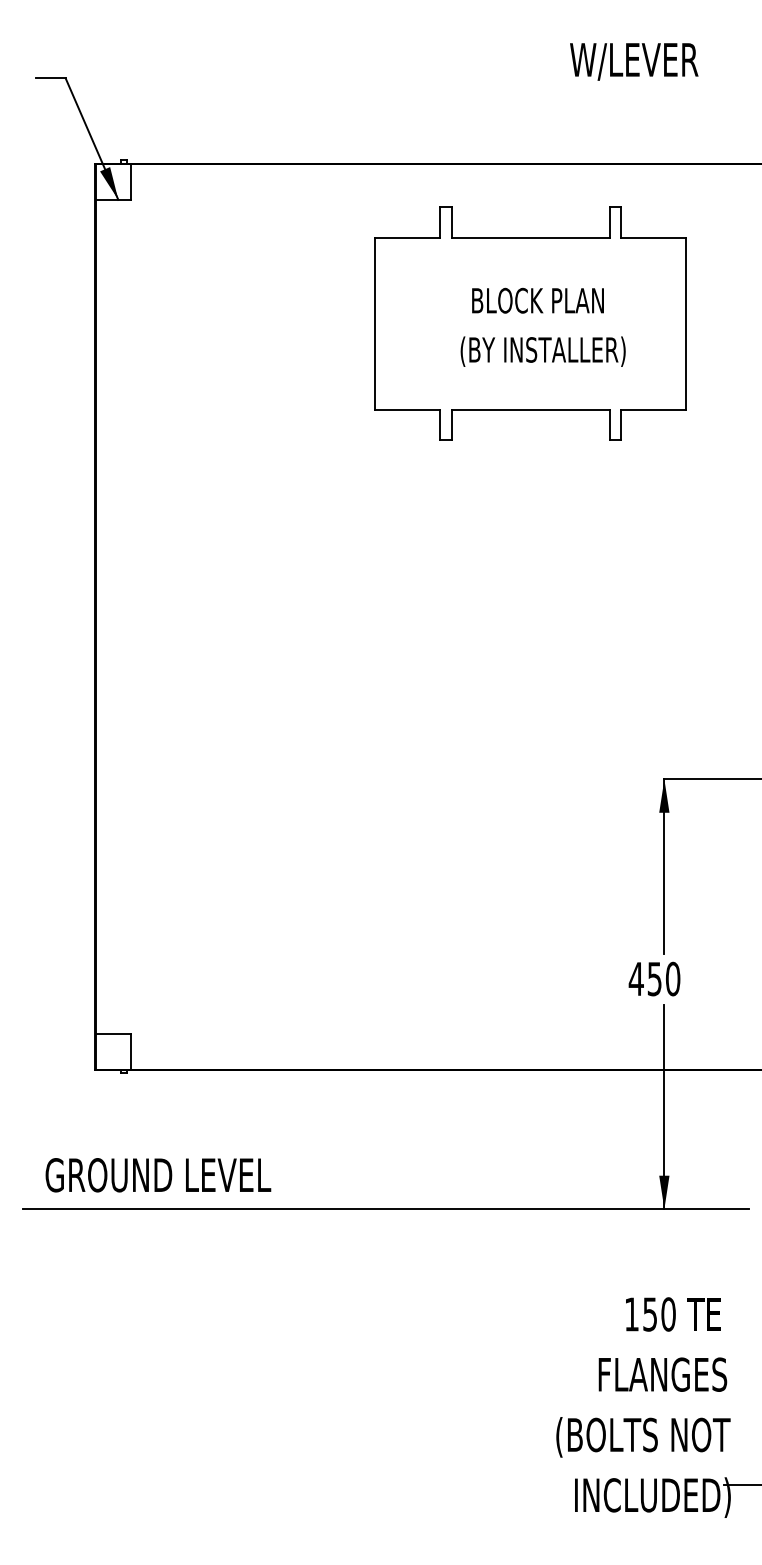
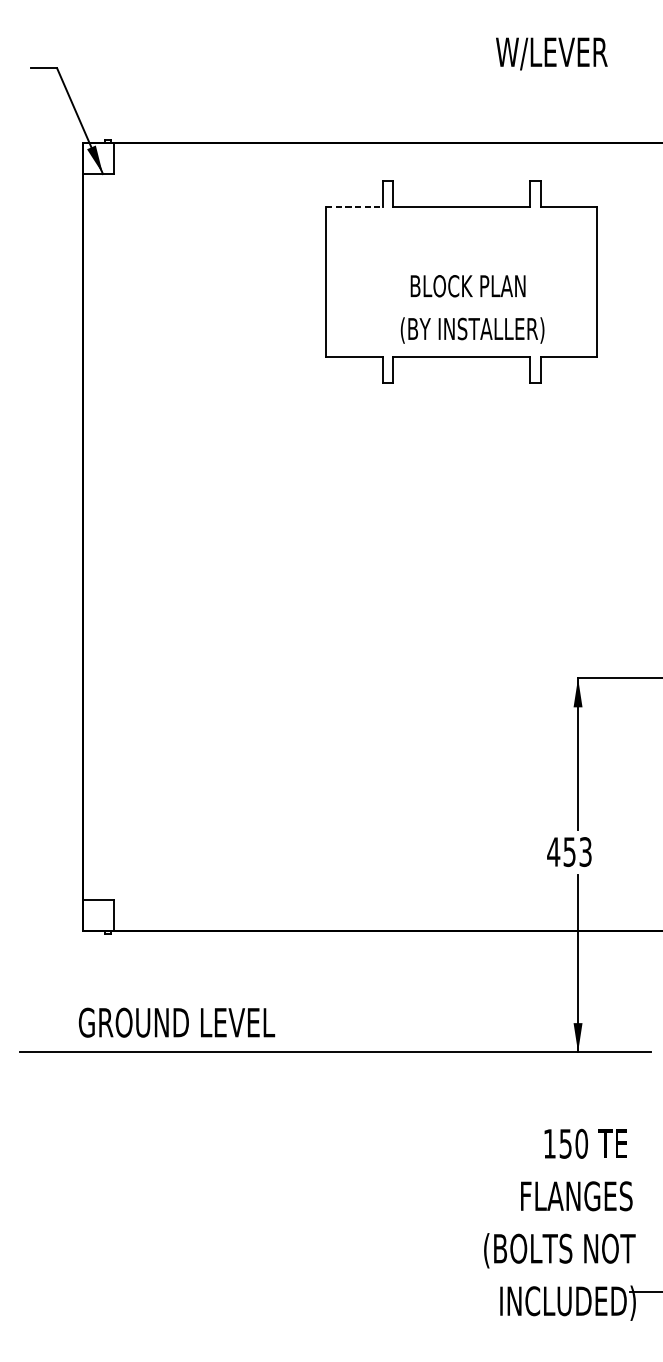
line: (407, 237) -> (354, 206), solid -> dashed
text: (542, 326) -> (472, 308), moved
text: (673, 978) -> (586, 851), 450 -> 453
text: (158, 1175) -> (177, 1022), moved

